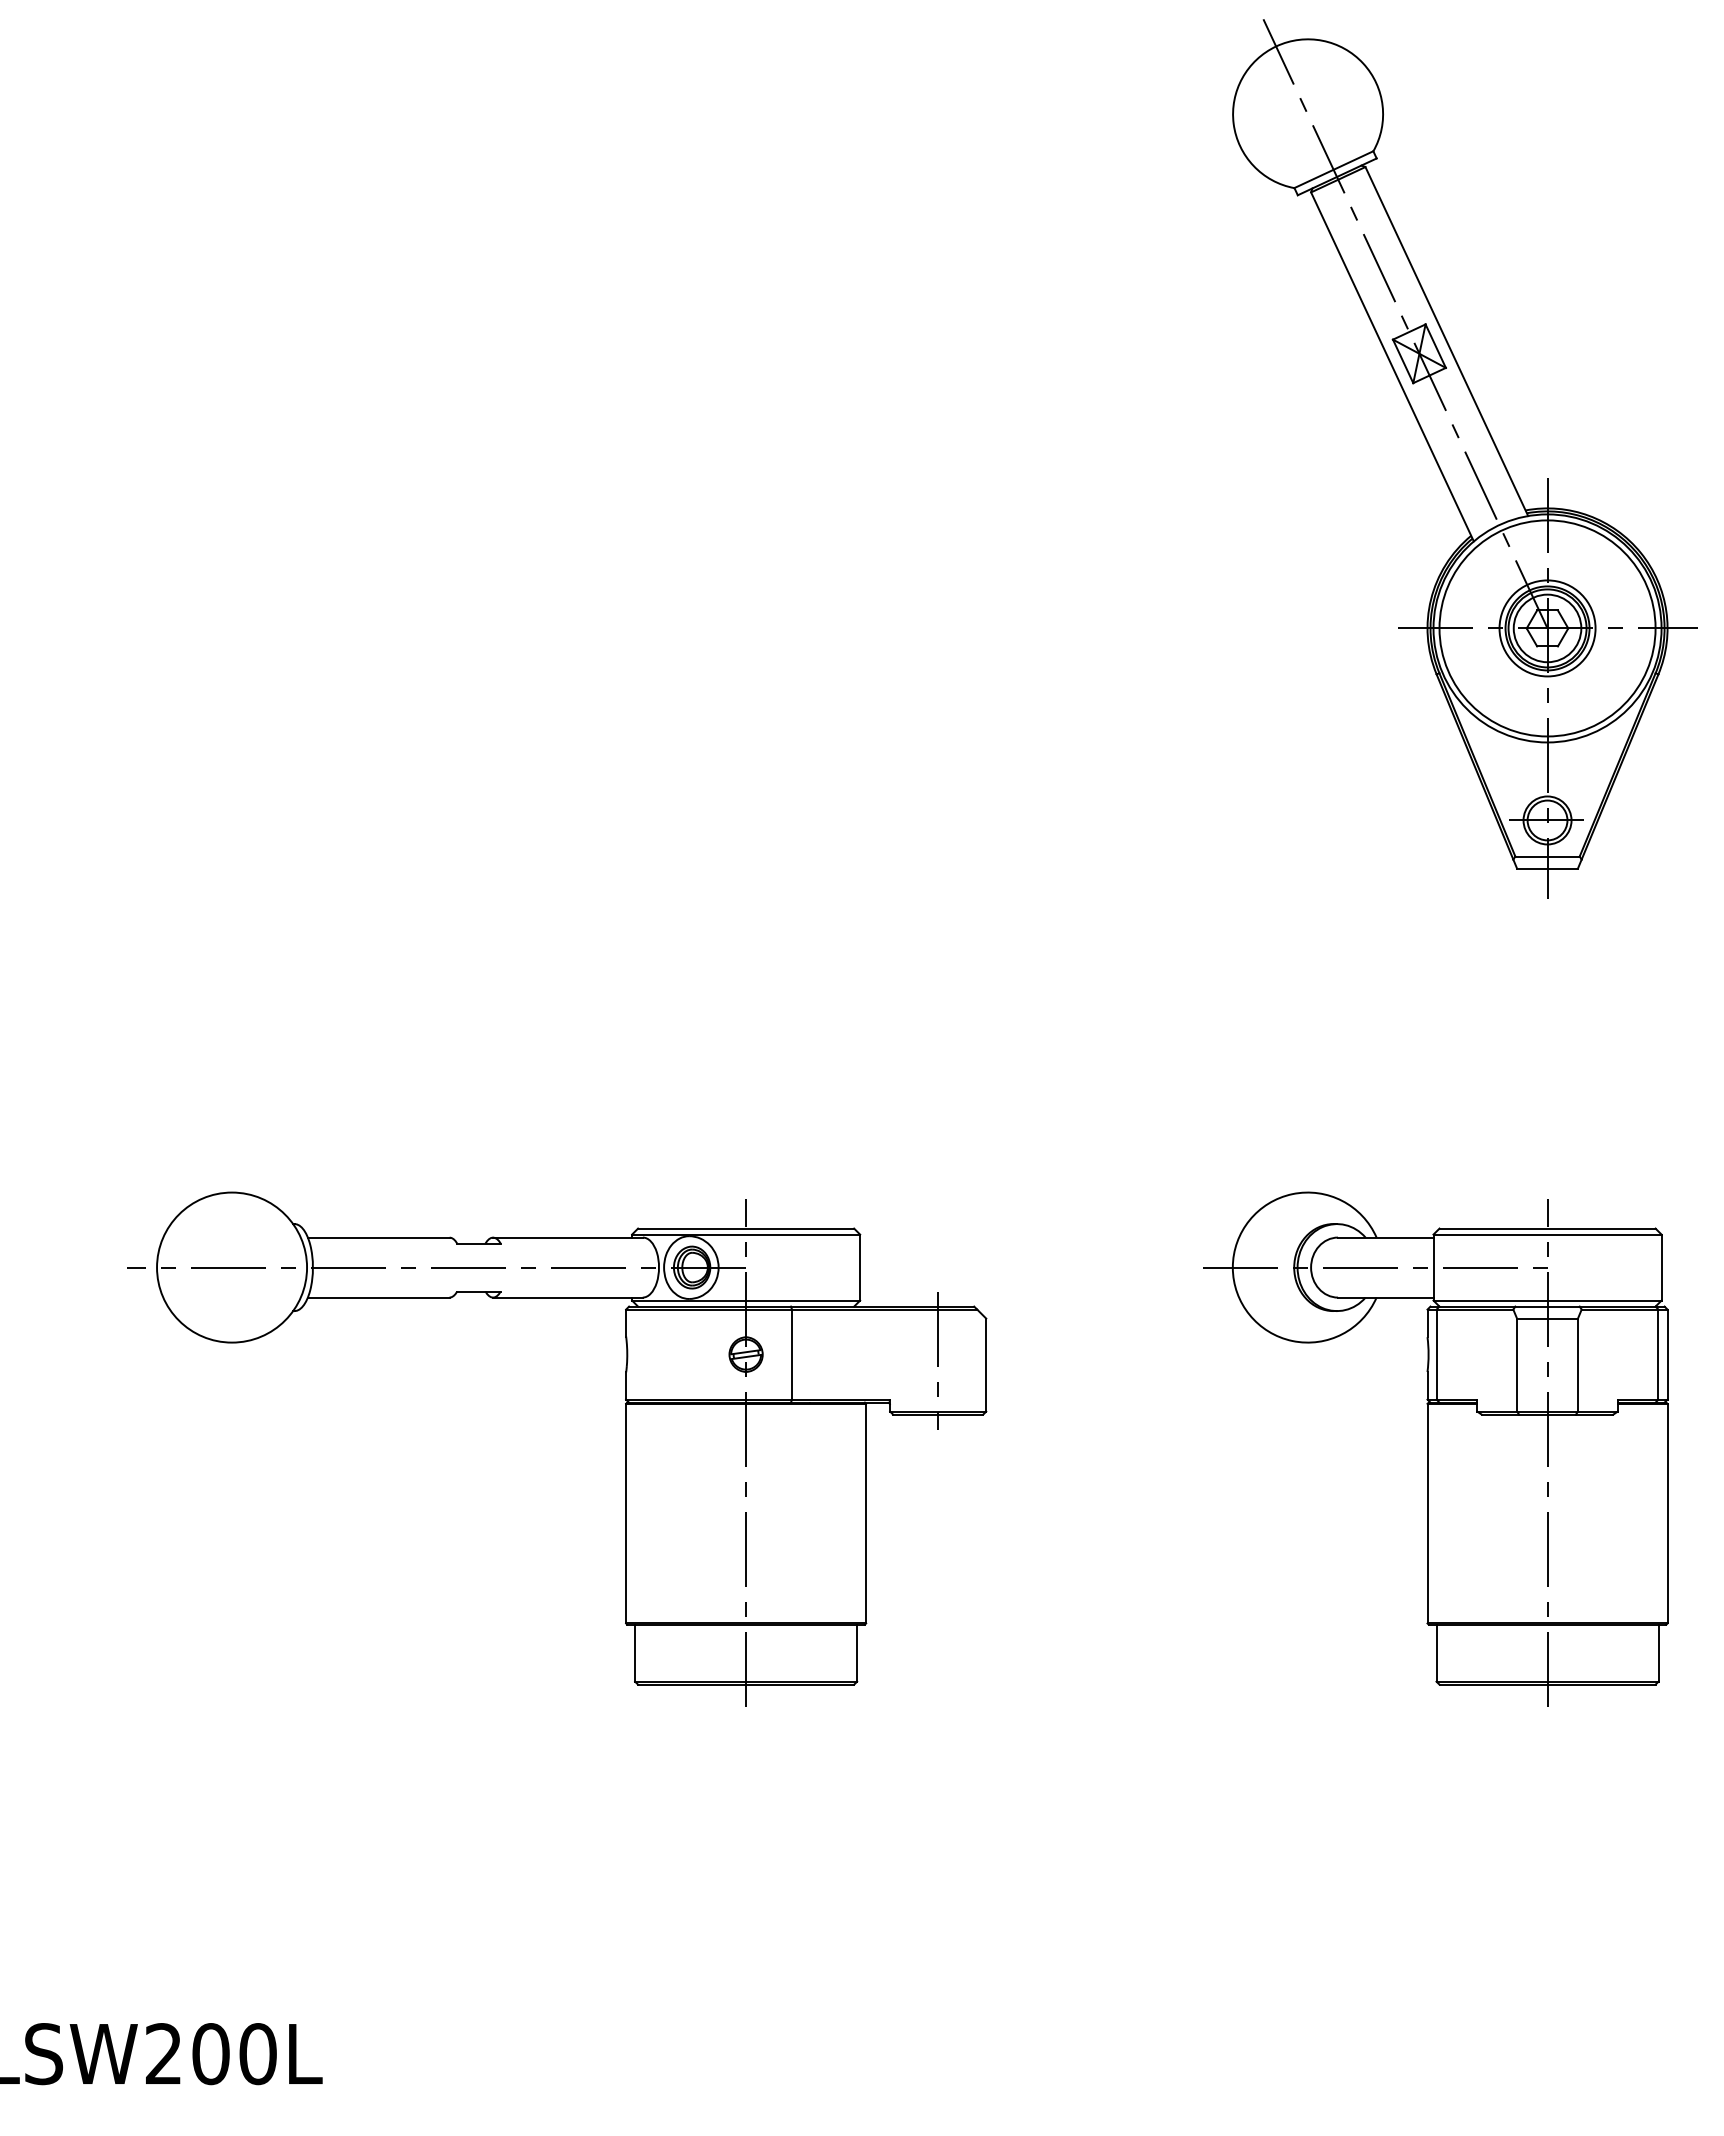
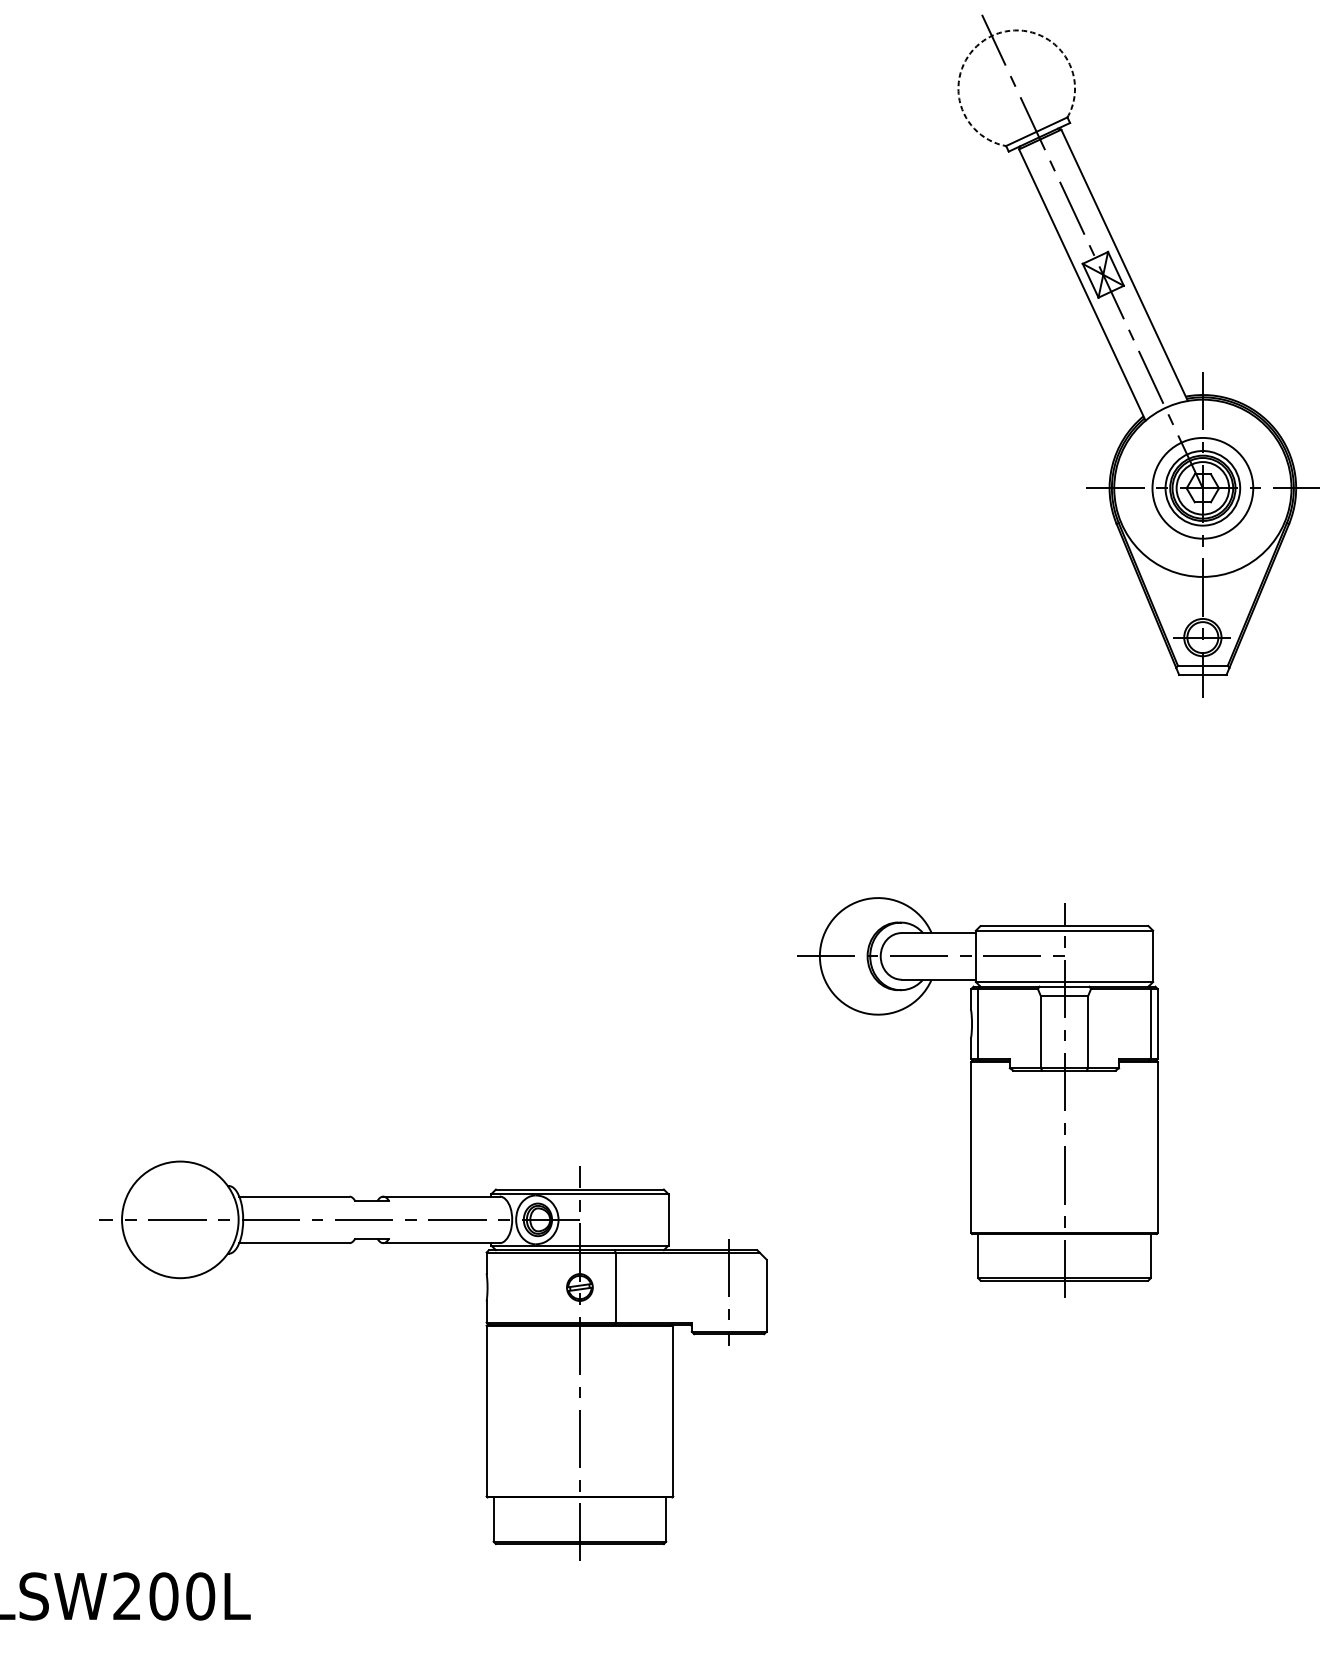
arc: (1276, 46) -> (992, 35), solid -> dashed
circle: (1547, 628) -> (1202, 488), size x0.6
part: (625, 1448) -> (486, 1360), moved
part: (1435, 1448) -> (977, 1097), moved

